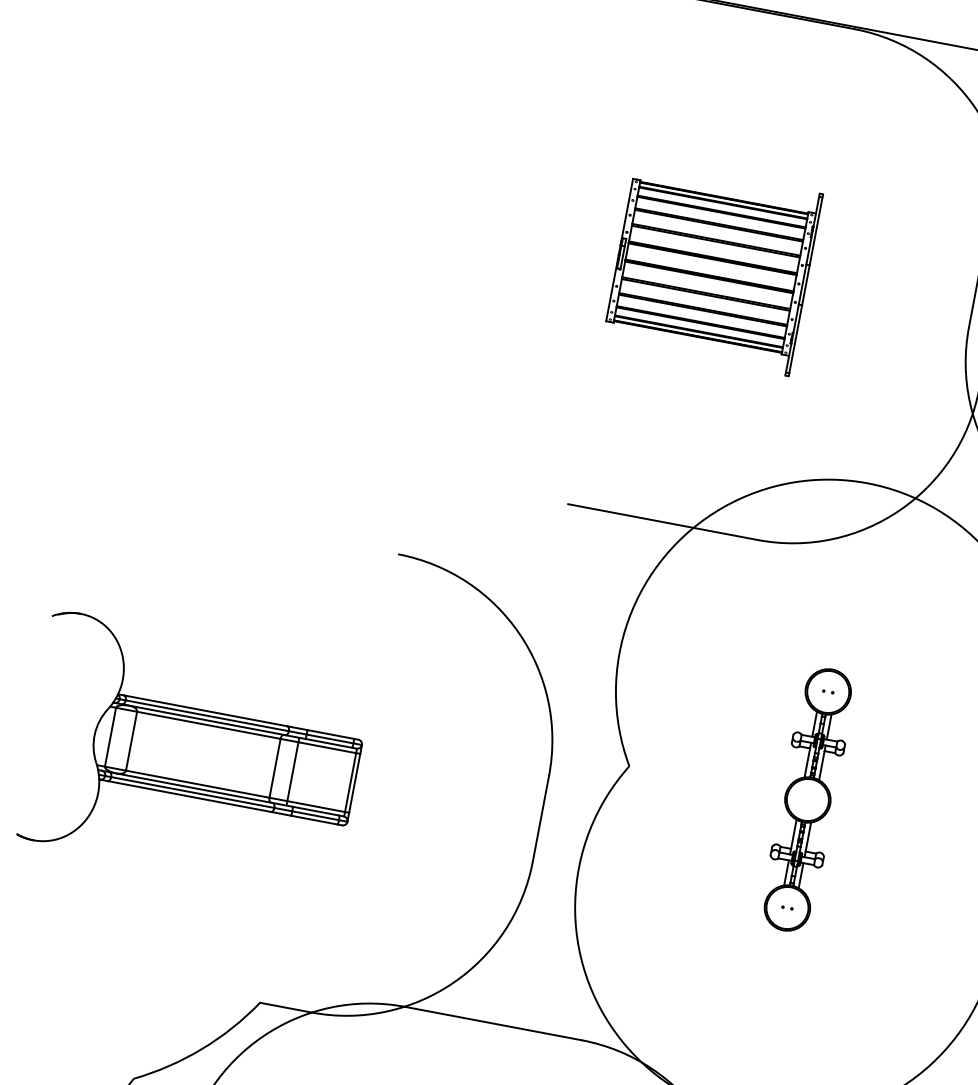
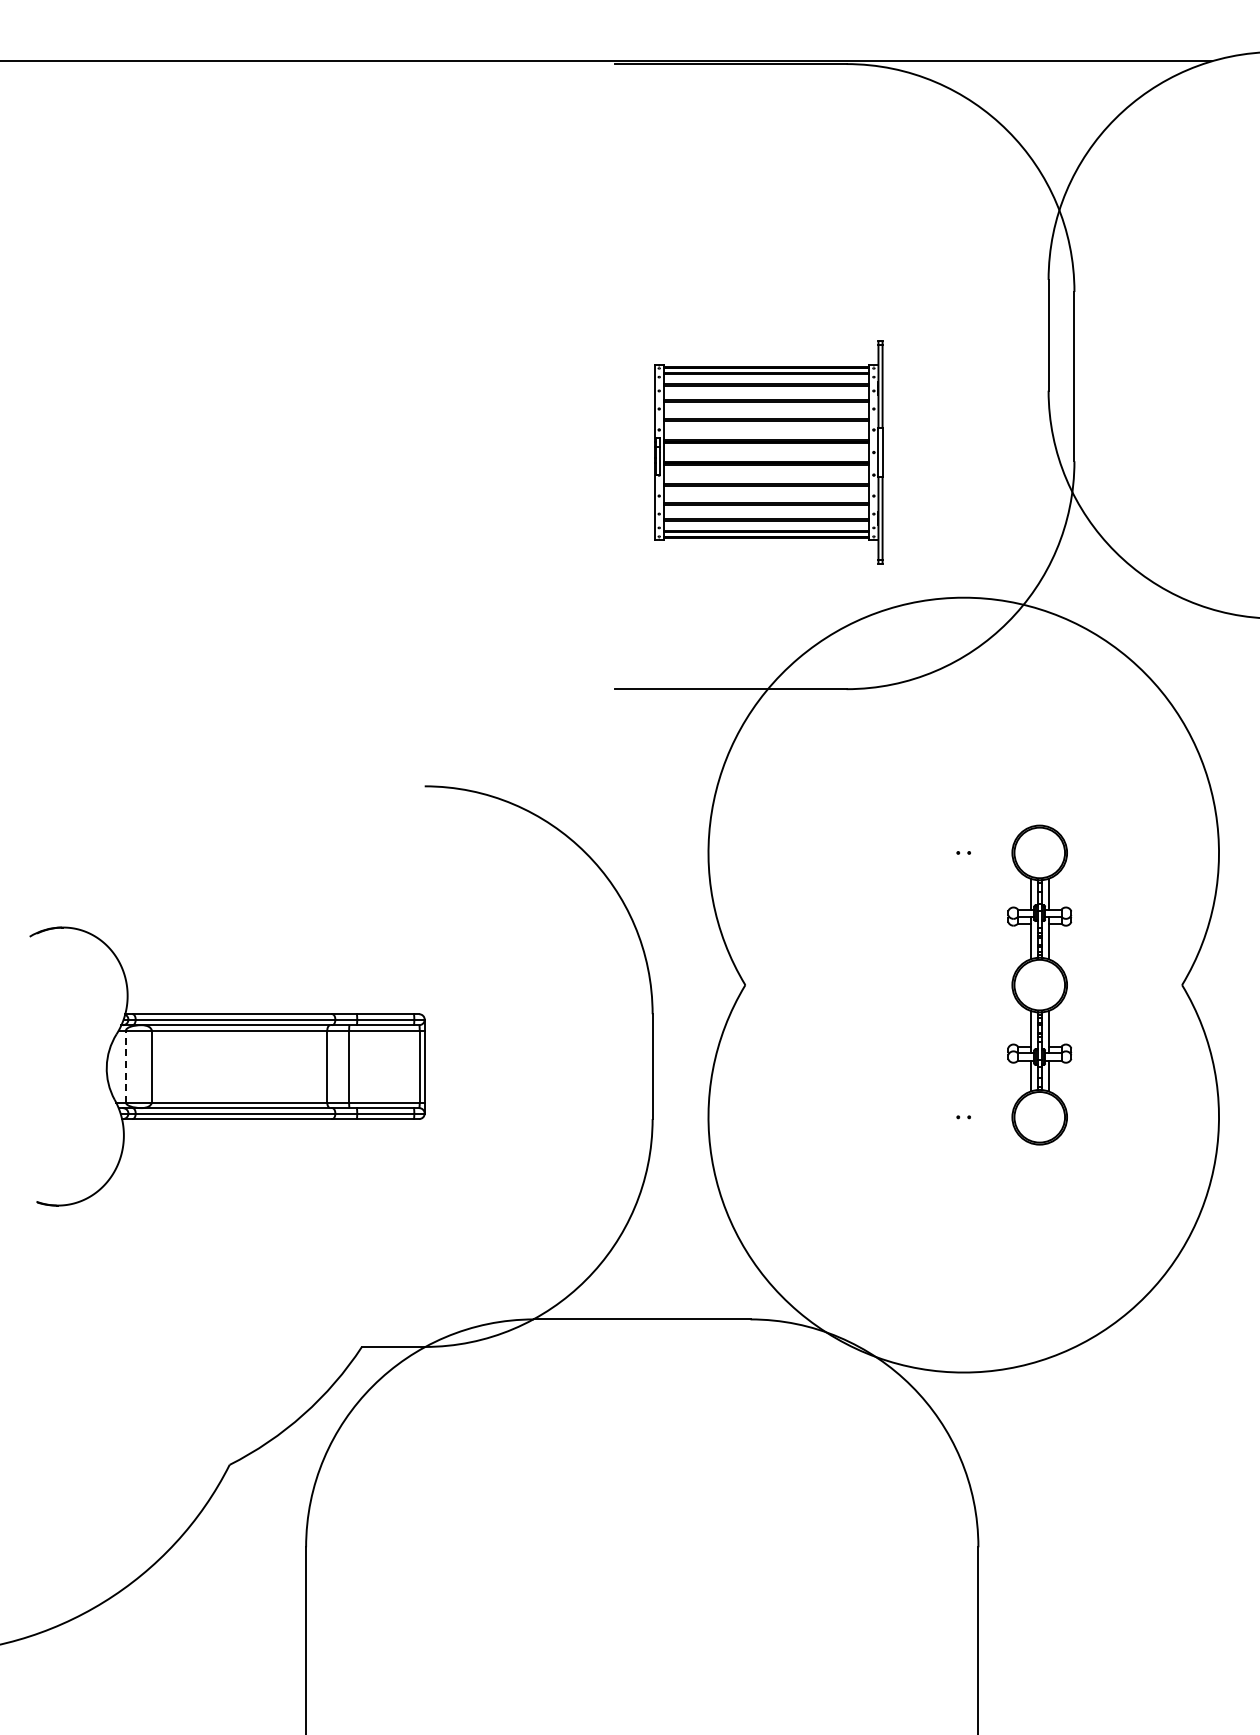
part: (712, 267) -> (768, 452), moved
line: (110, 737) -> (125, 1066), solid -> dashed
part: (807, 799) -> (1039, 984), moved

